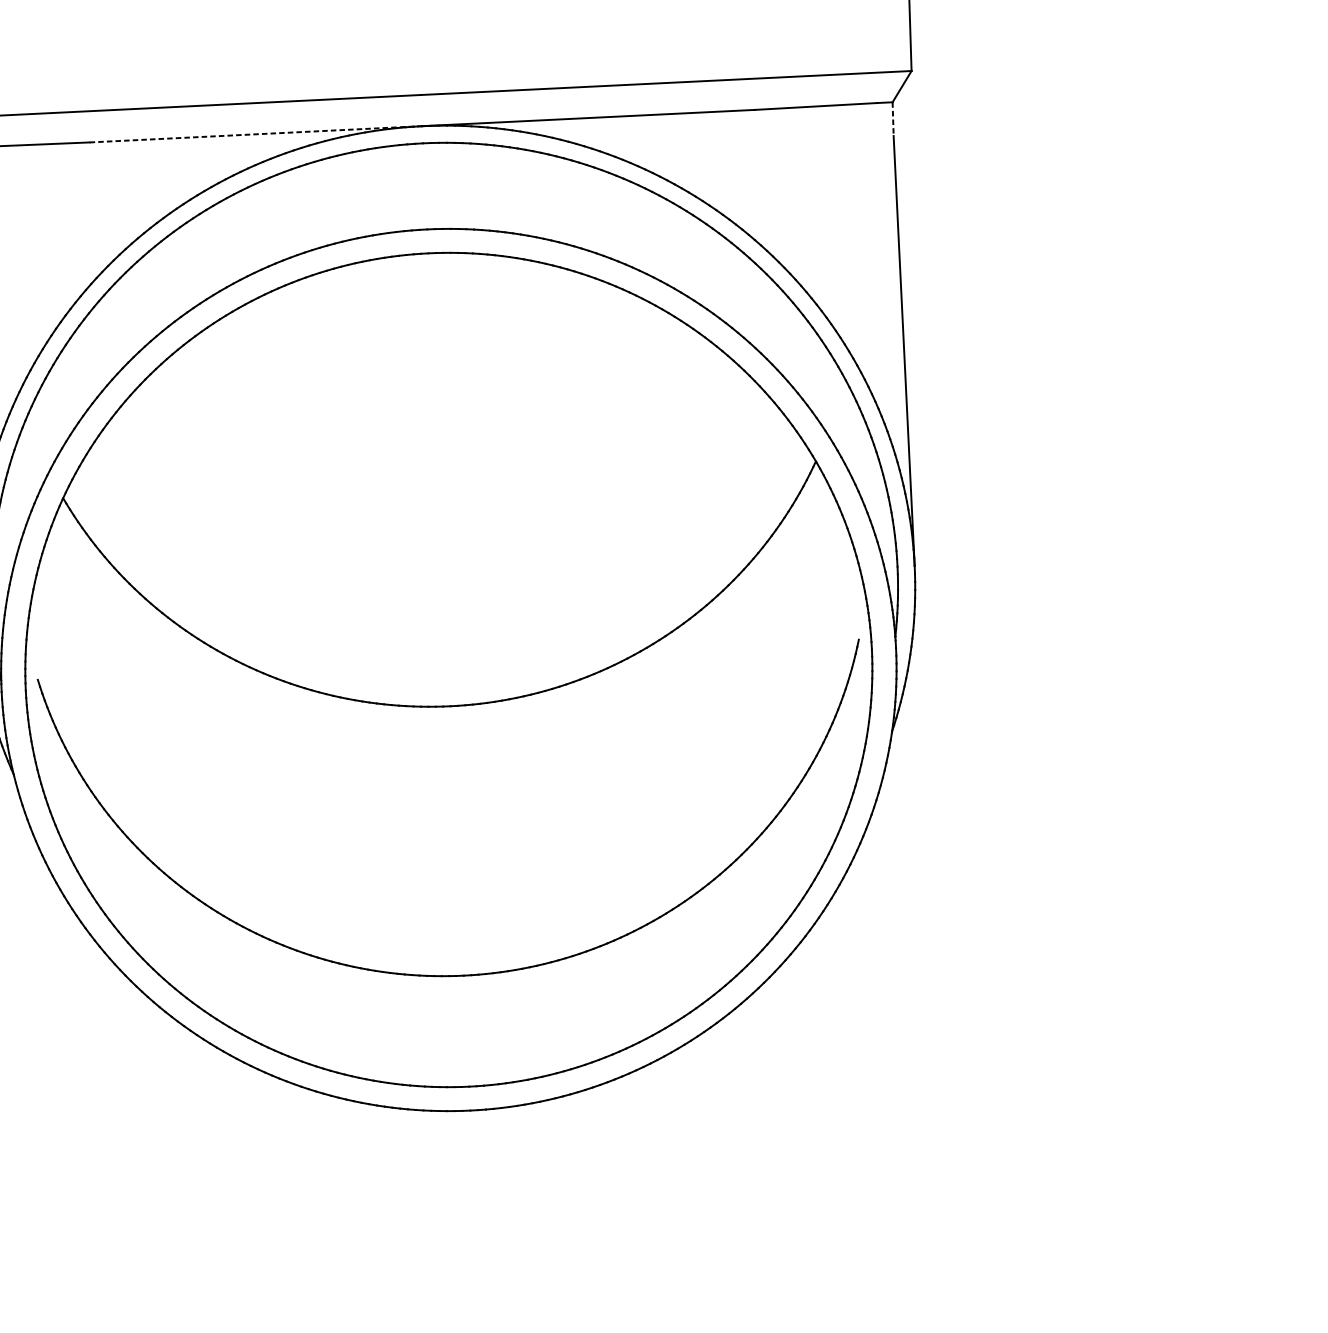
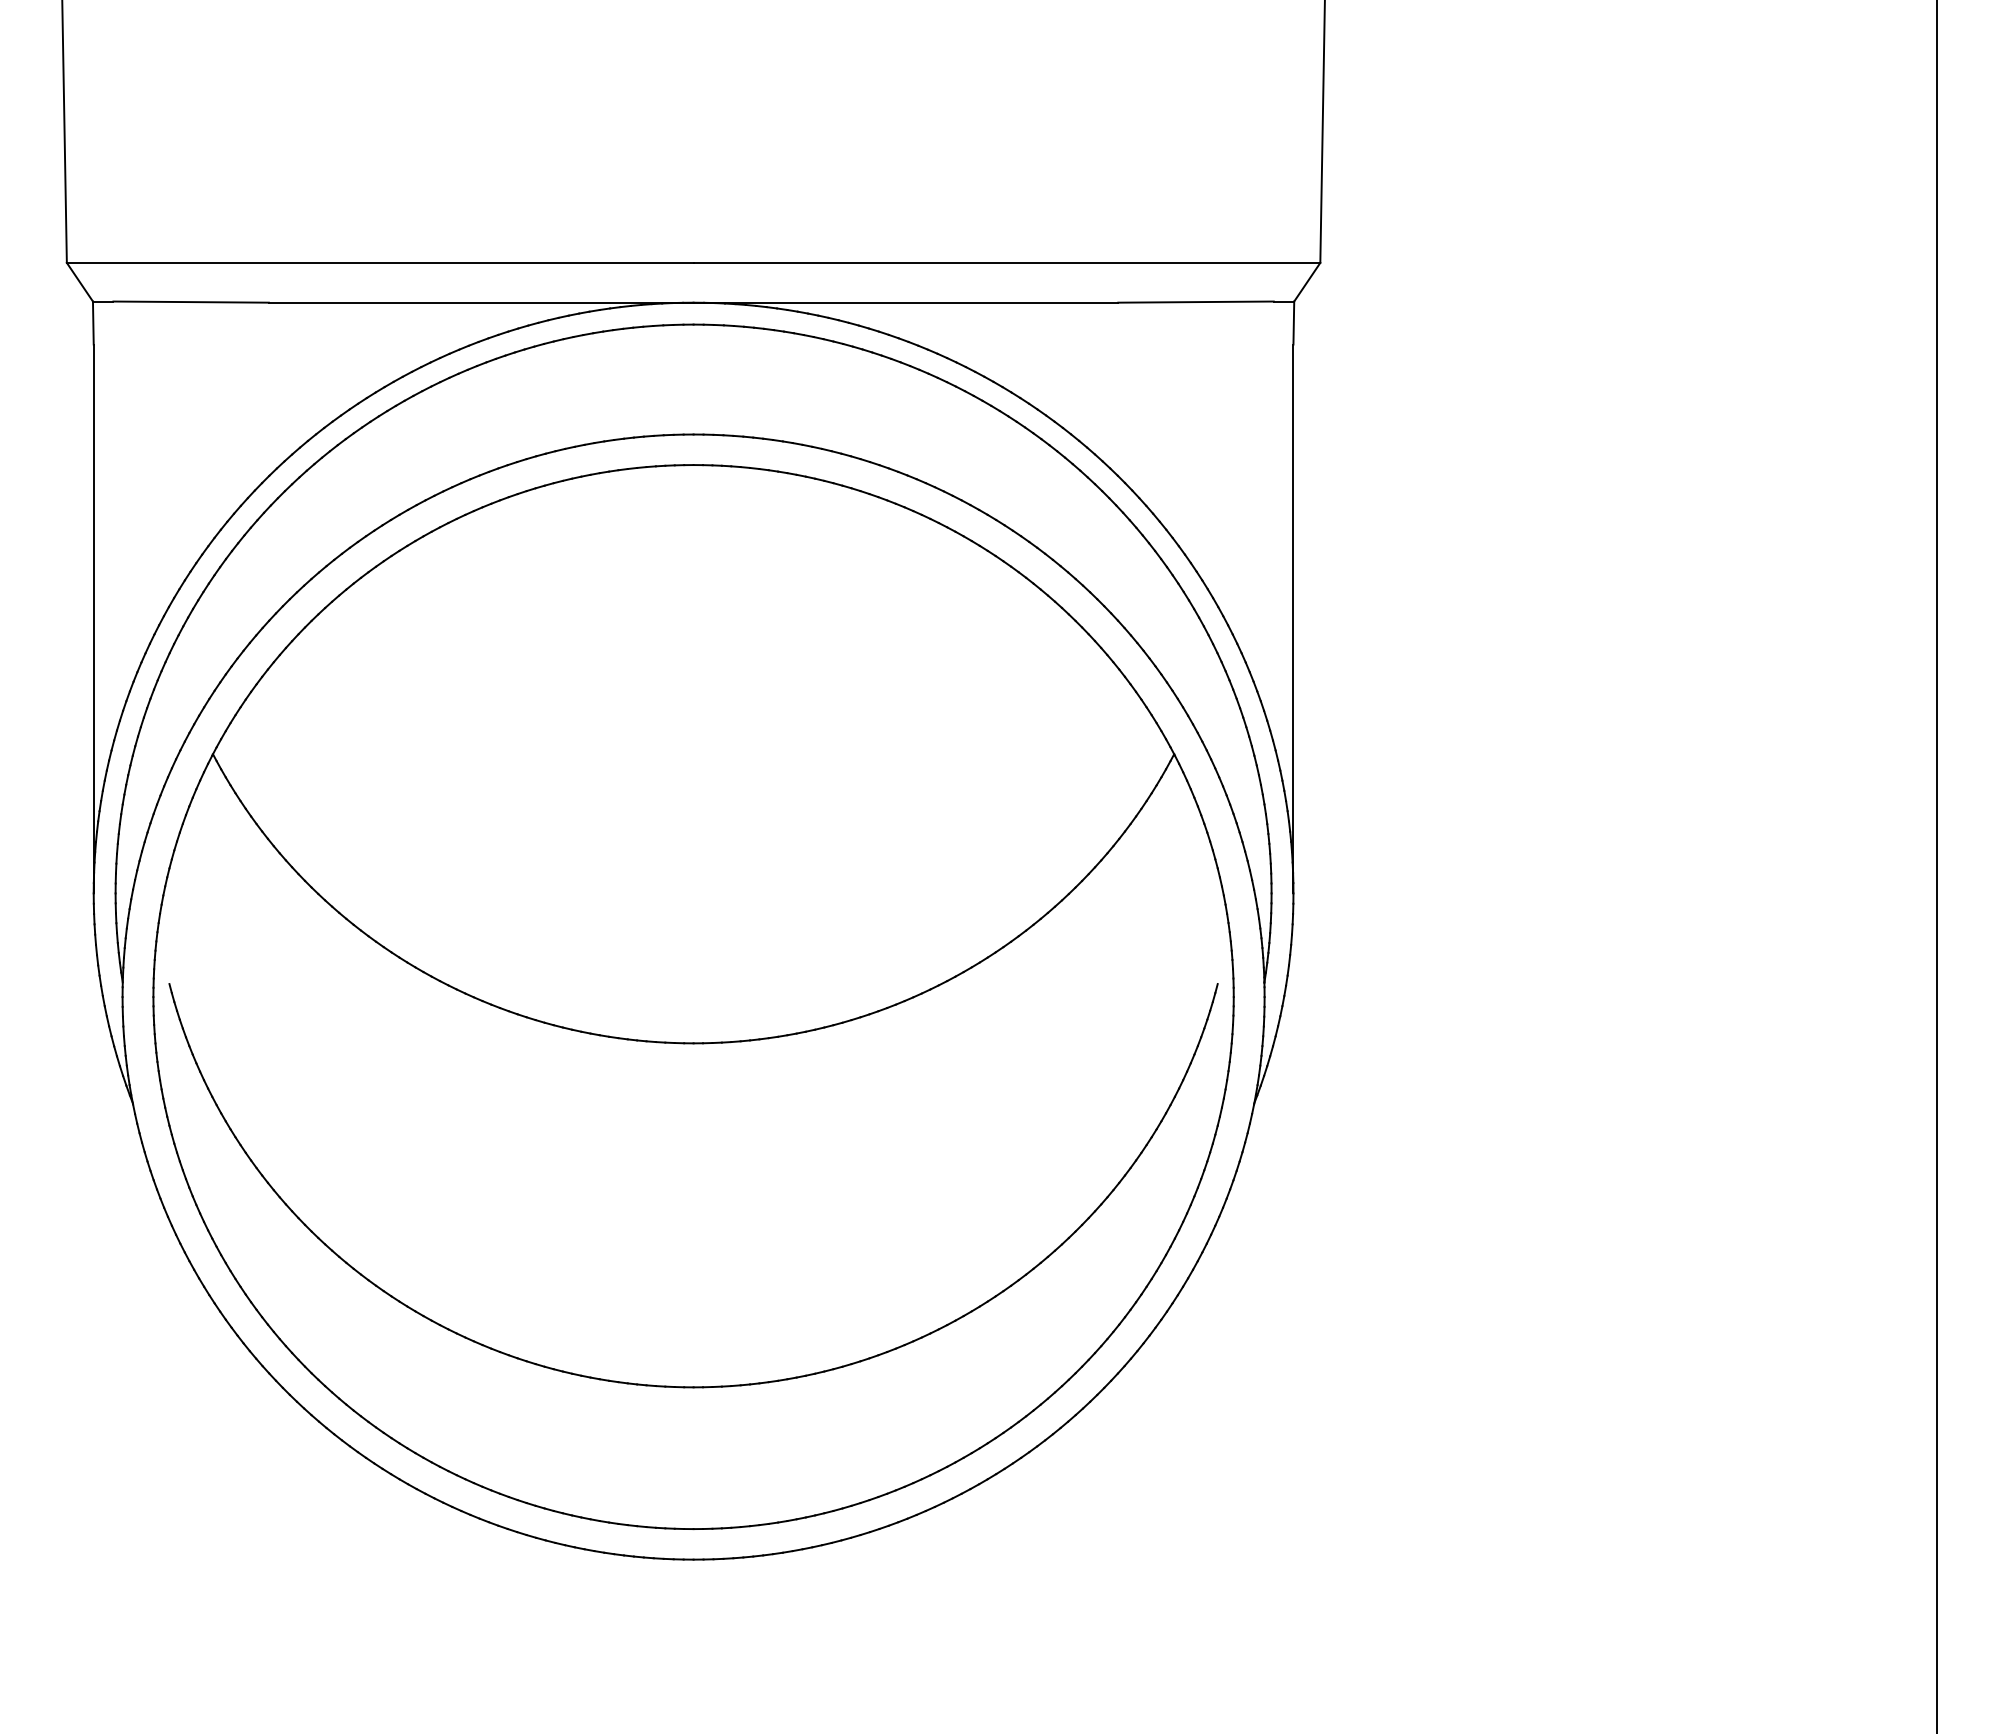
line: (892, 119) -> (1293, 323), dashed -> solid
line: (256, 134) -> (481, 302), dashed -> solid

